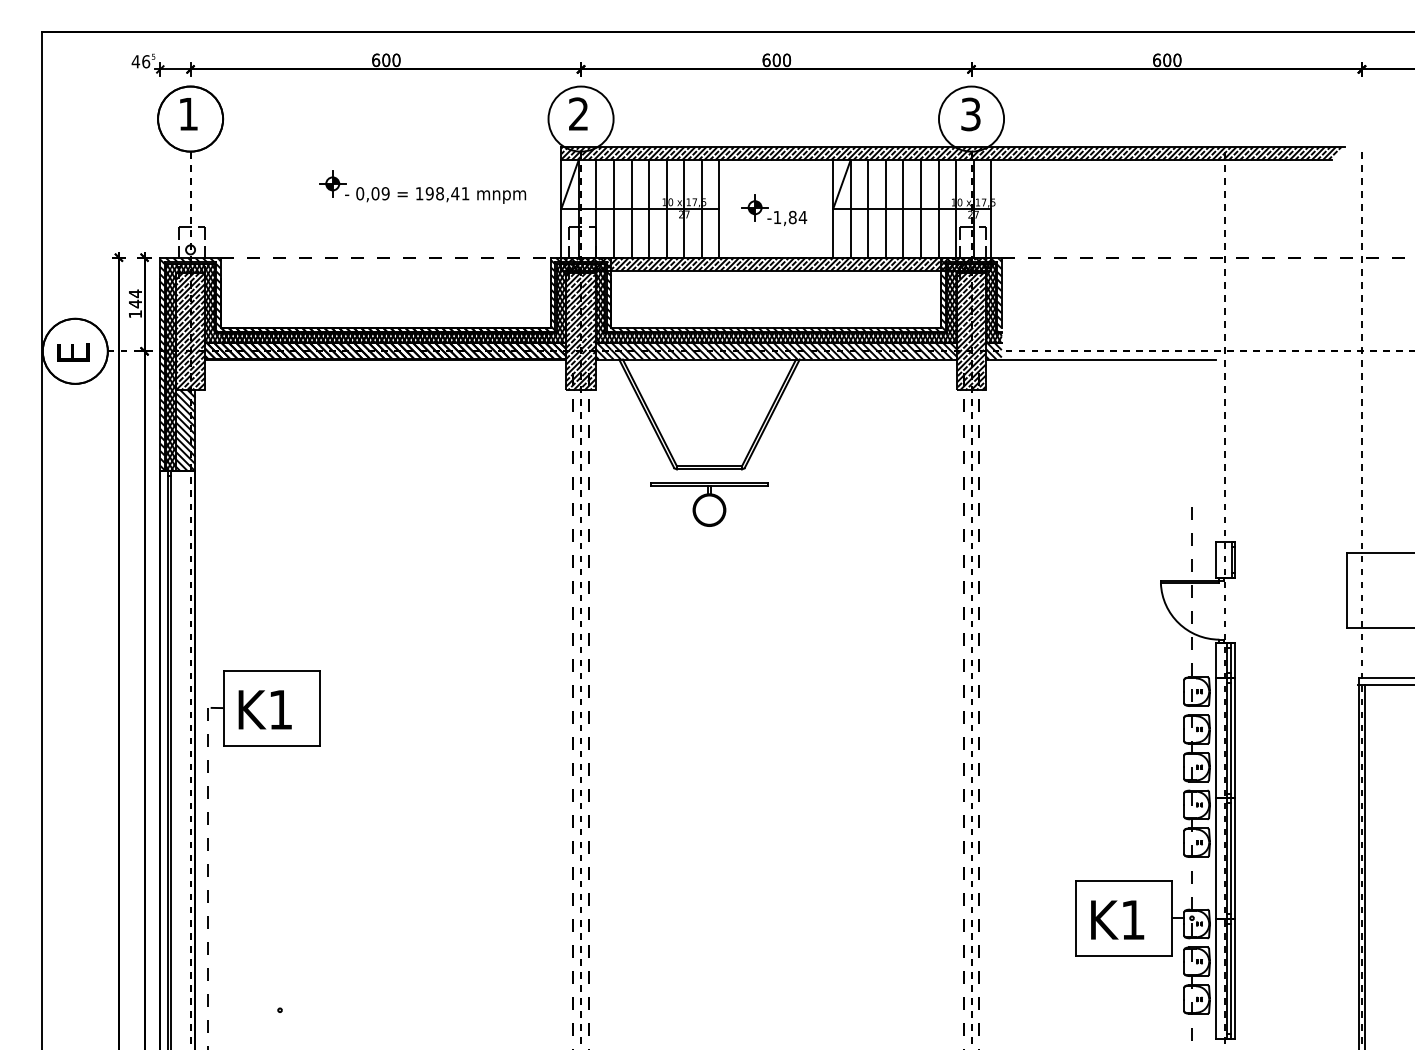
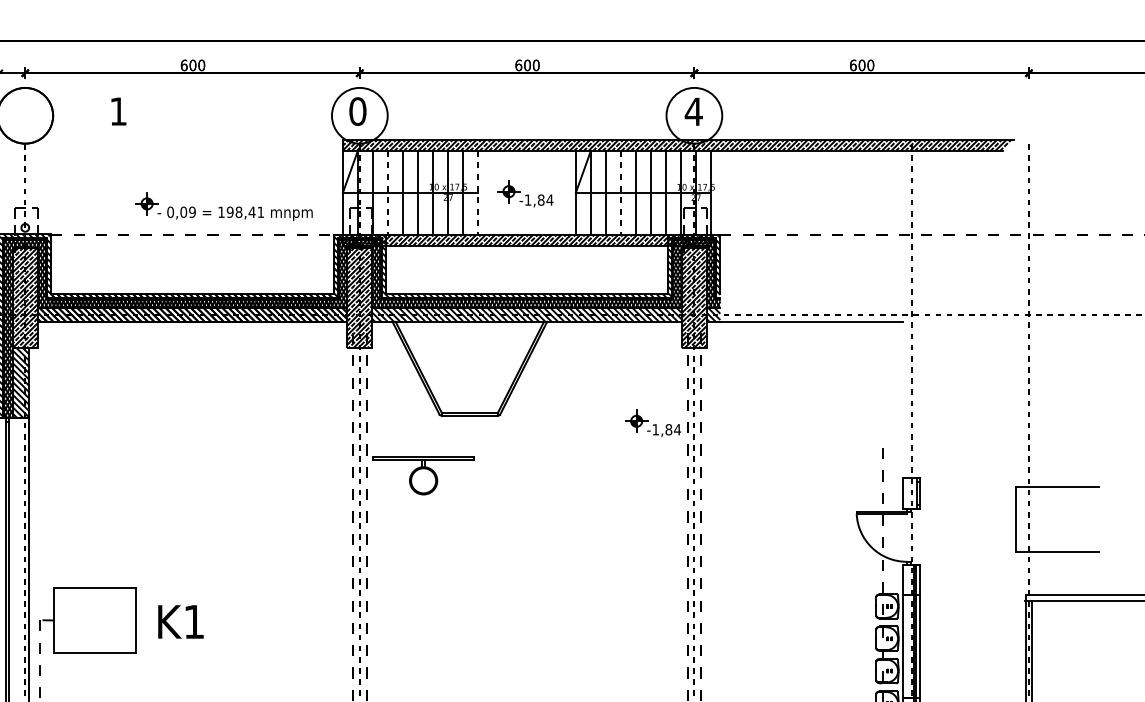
text: (578, 113) -> (357, 110), 2 -> 0
text: (188, 114) -> (118, 111), moved
text: (970, 114) -> (693, 111), 3 -> 4
part: (422, 186) -> (223, 206), moved
line: (614, 208) -> (388, 192), solid -> dashed
line: (719, 208) -> (478, 192), solid -> dashed
line: (885, 209) -> (620, 193), solid -> dashed
part: (923, 477) -> (653, 422), added
part: (709, 504) -> (423, 475), moved
text: (264, 709) -> (180, 621), moved

